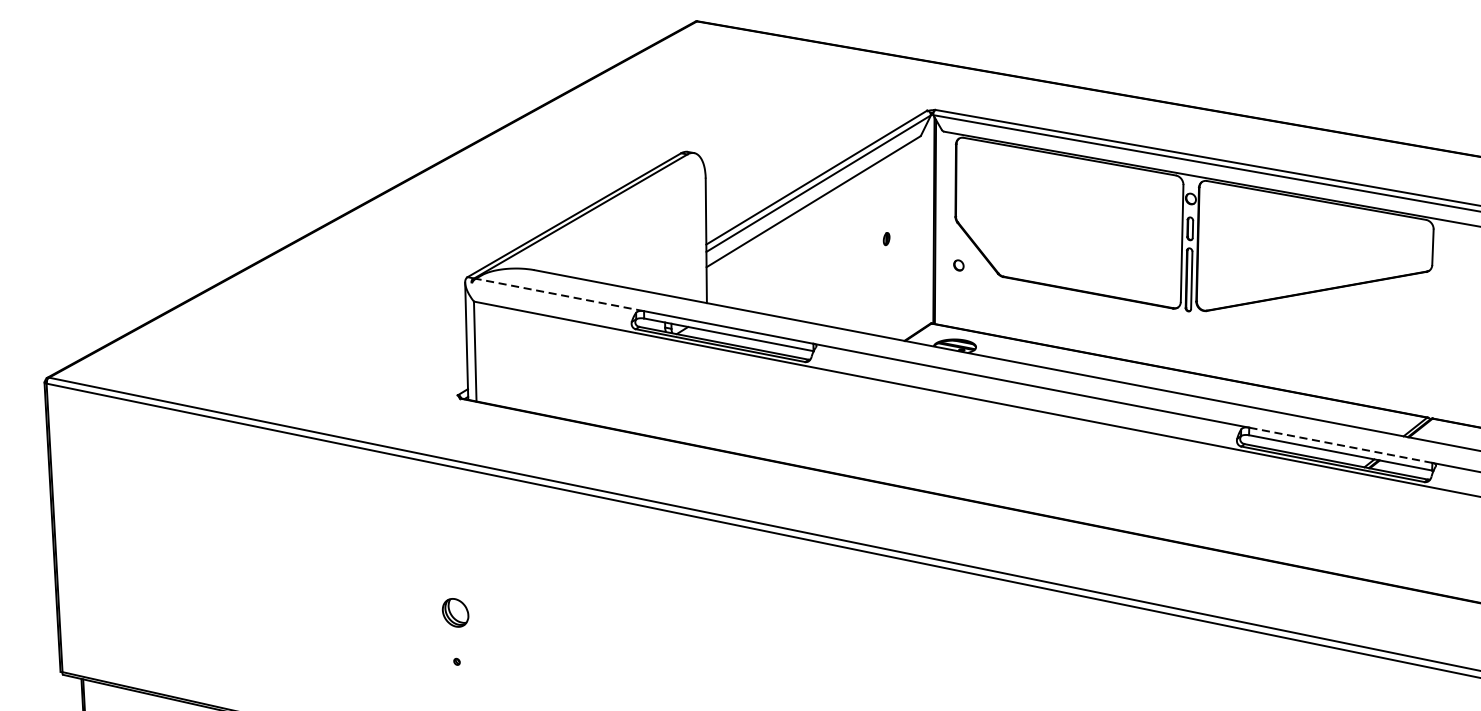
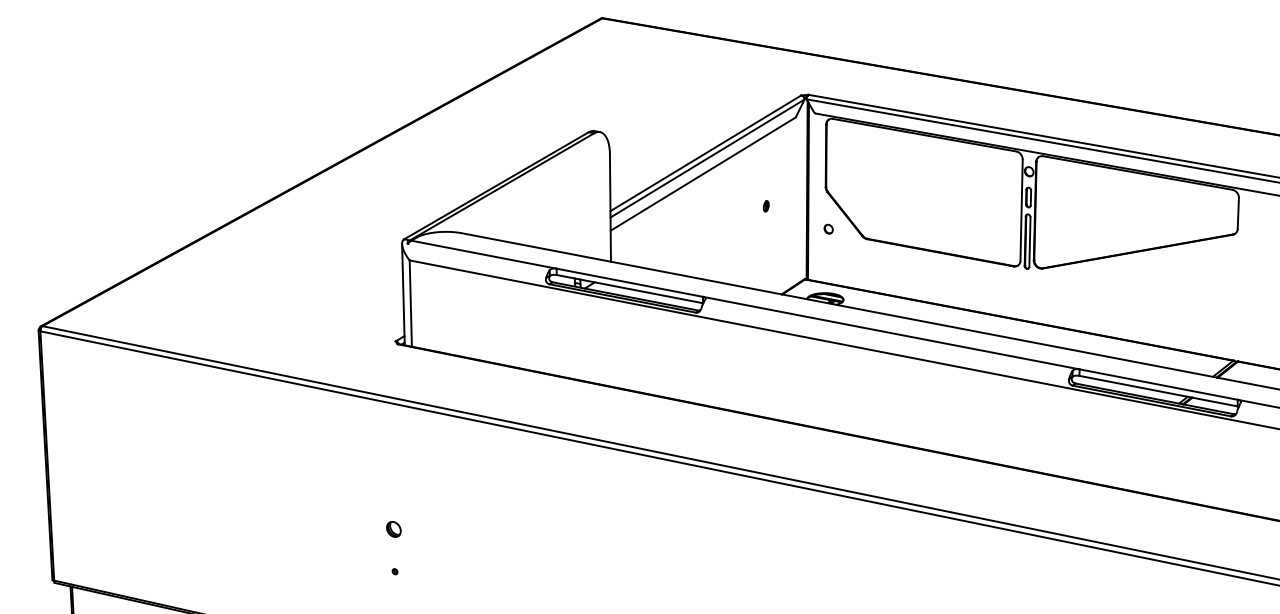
line: (559, 294) -> (483, 254), dashed -> solid
line: (1340, 445) -> (1158, 384), dashed -> solid
part: (455, 612) -> (393, 529), size x0.62

